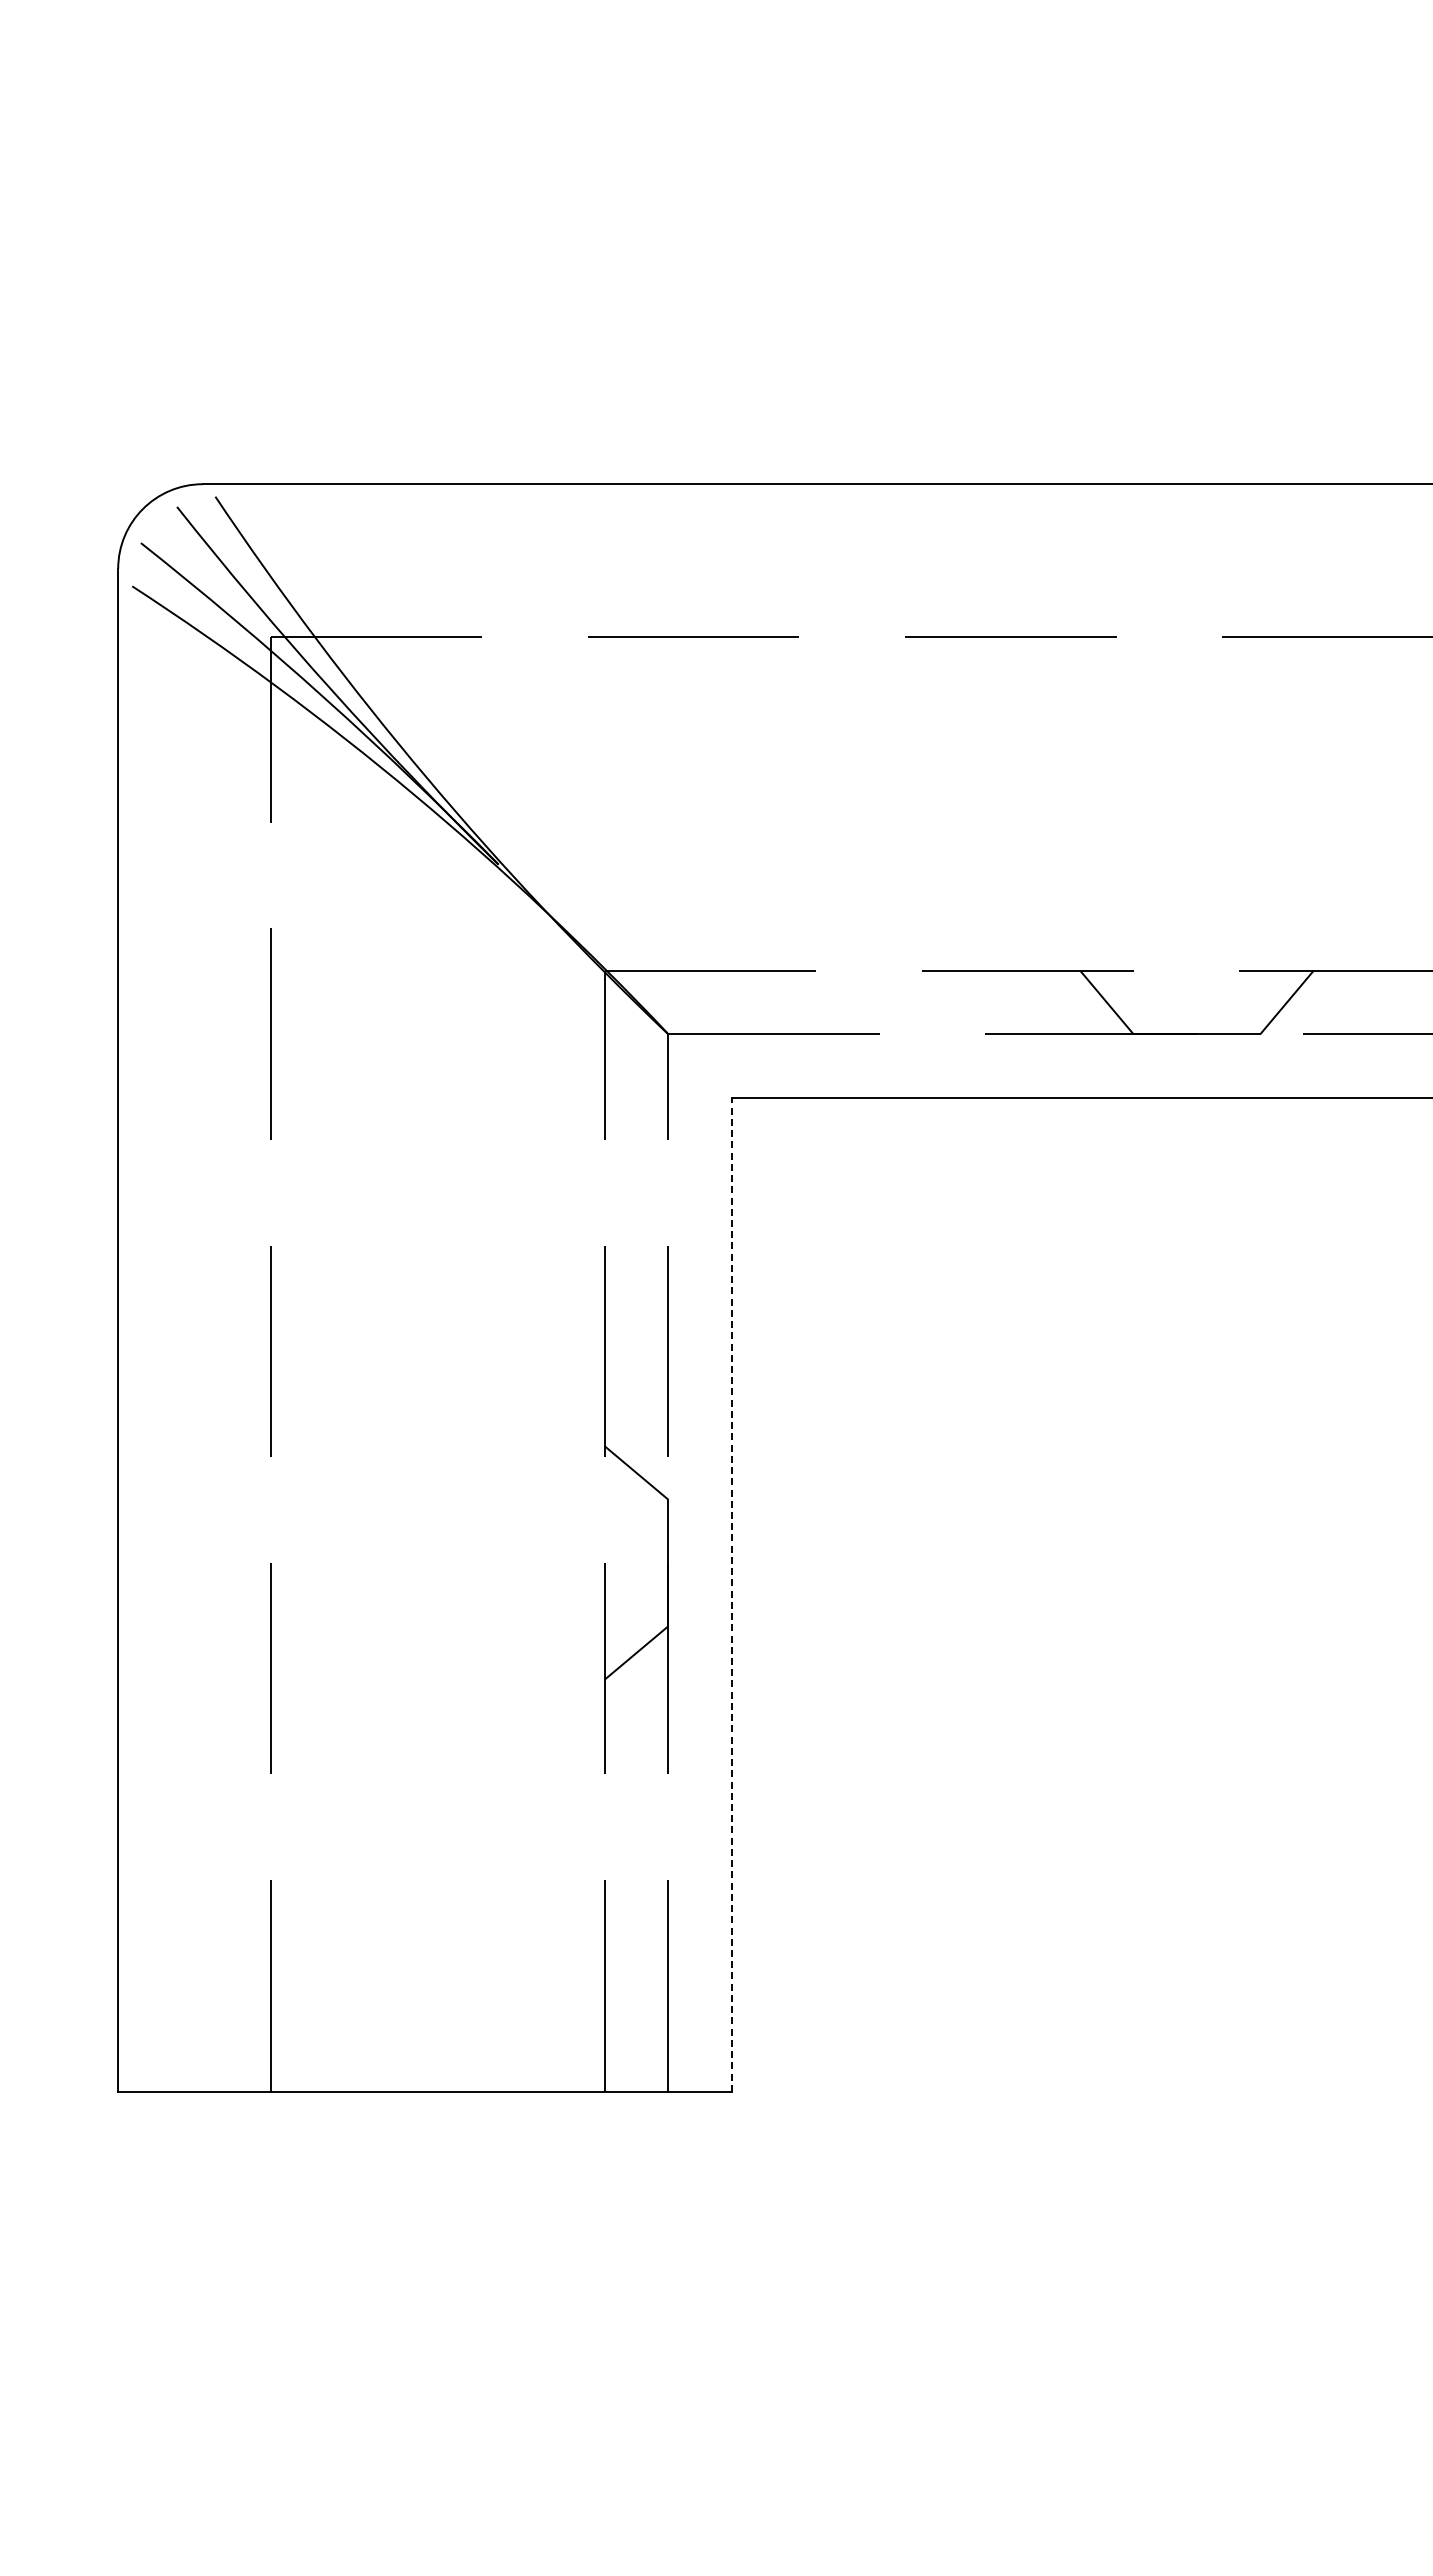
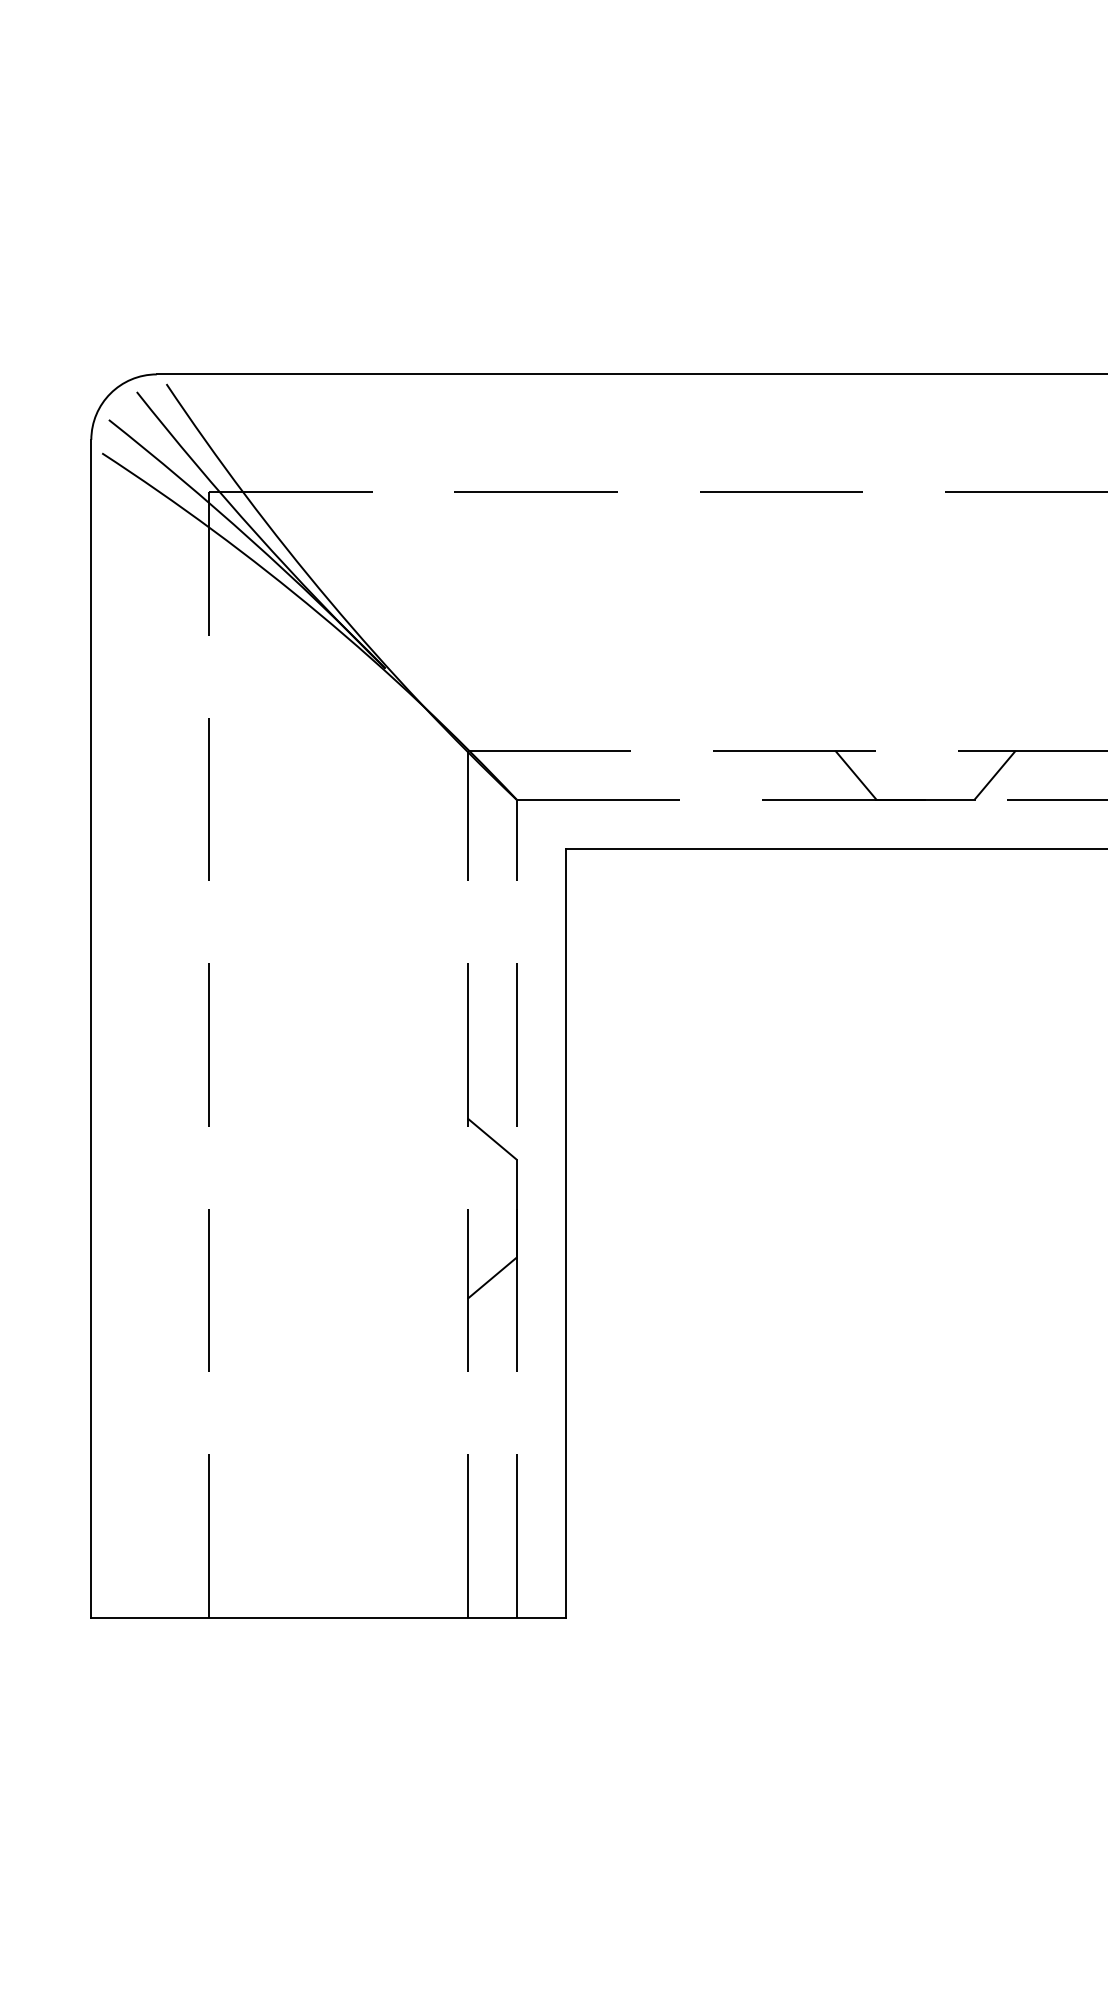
line: (731, 1594) -> (565, 1233), dashed -> solid

